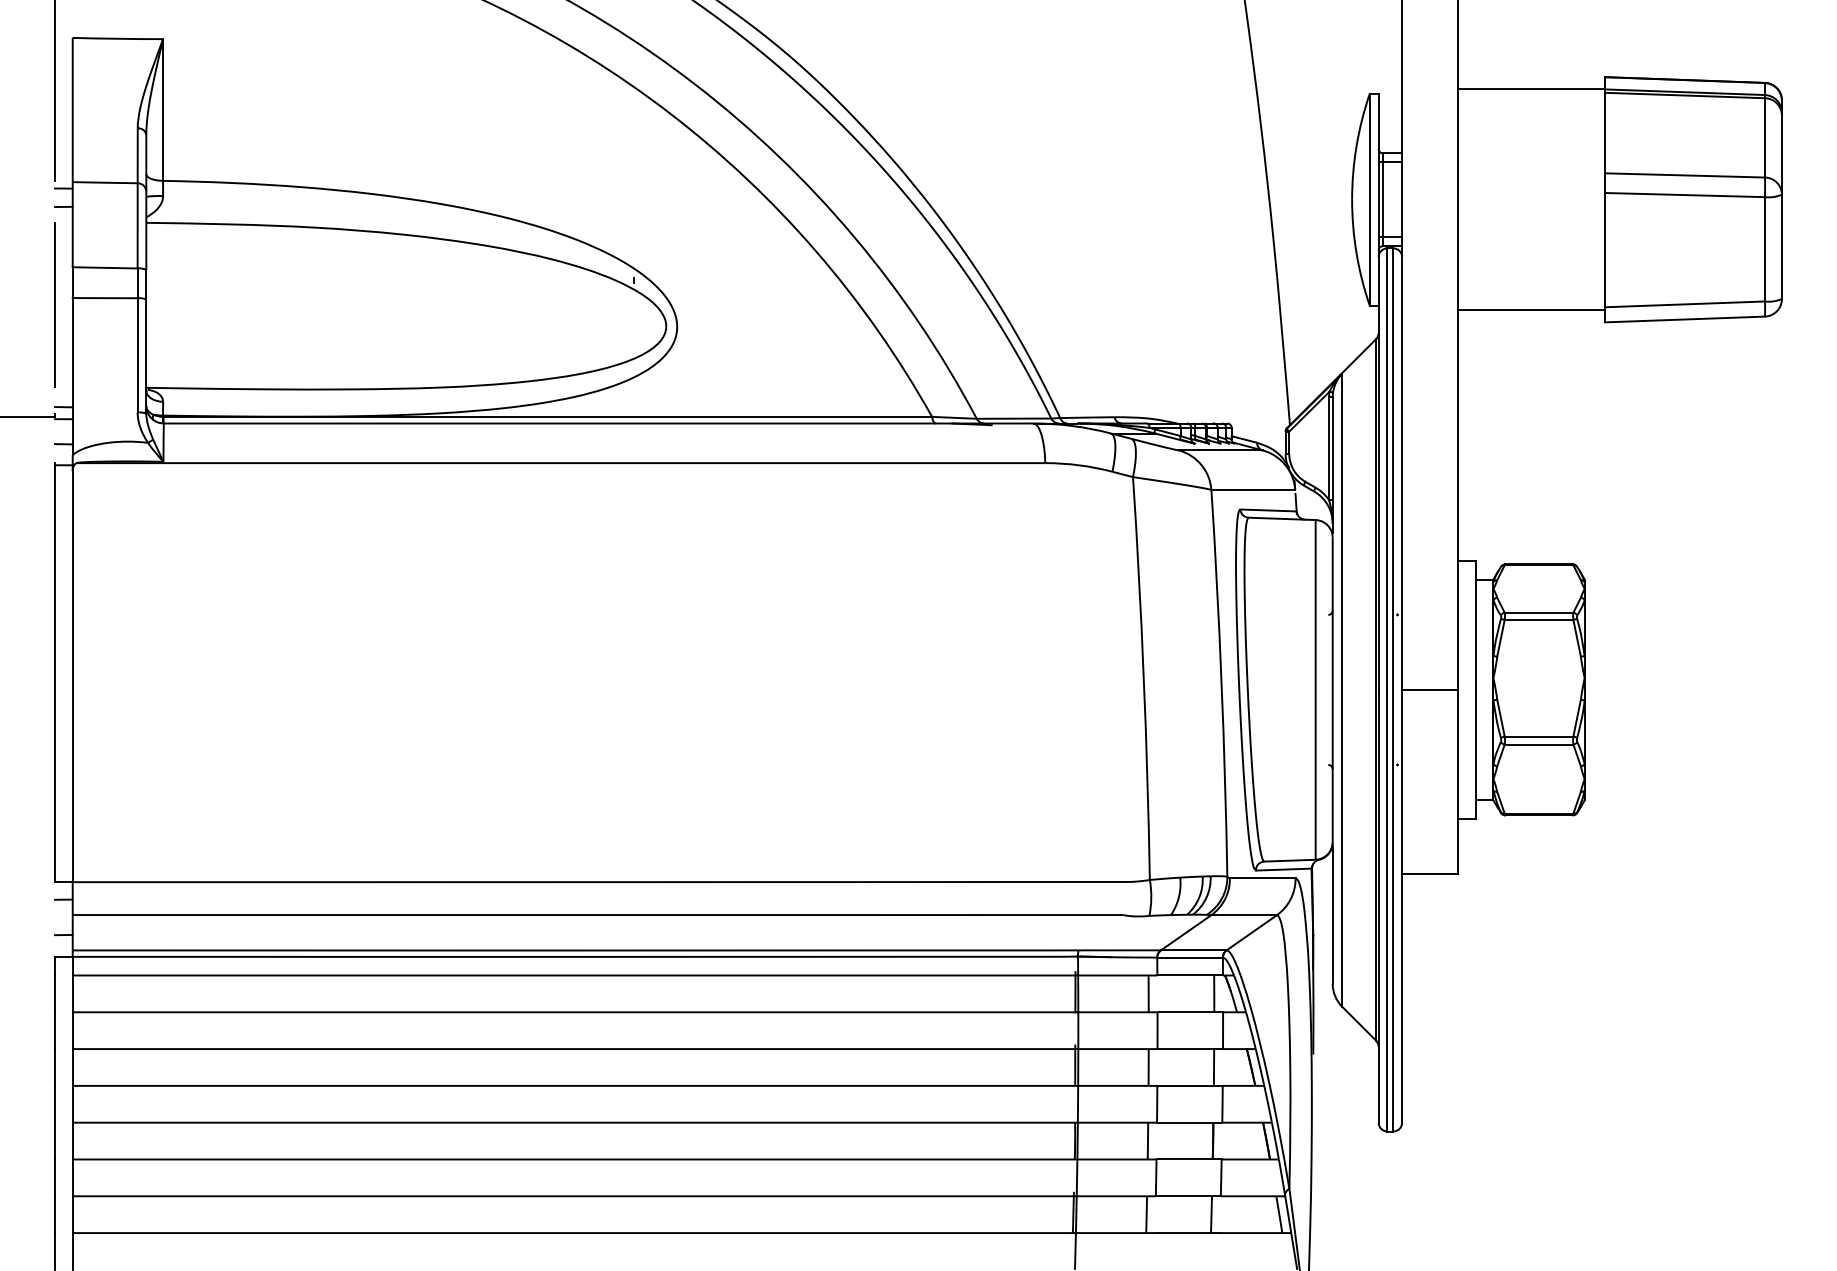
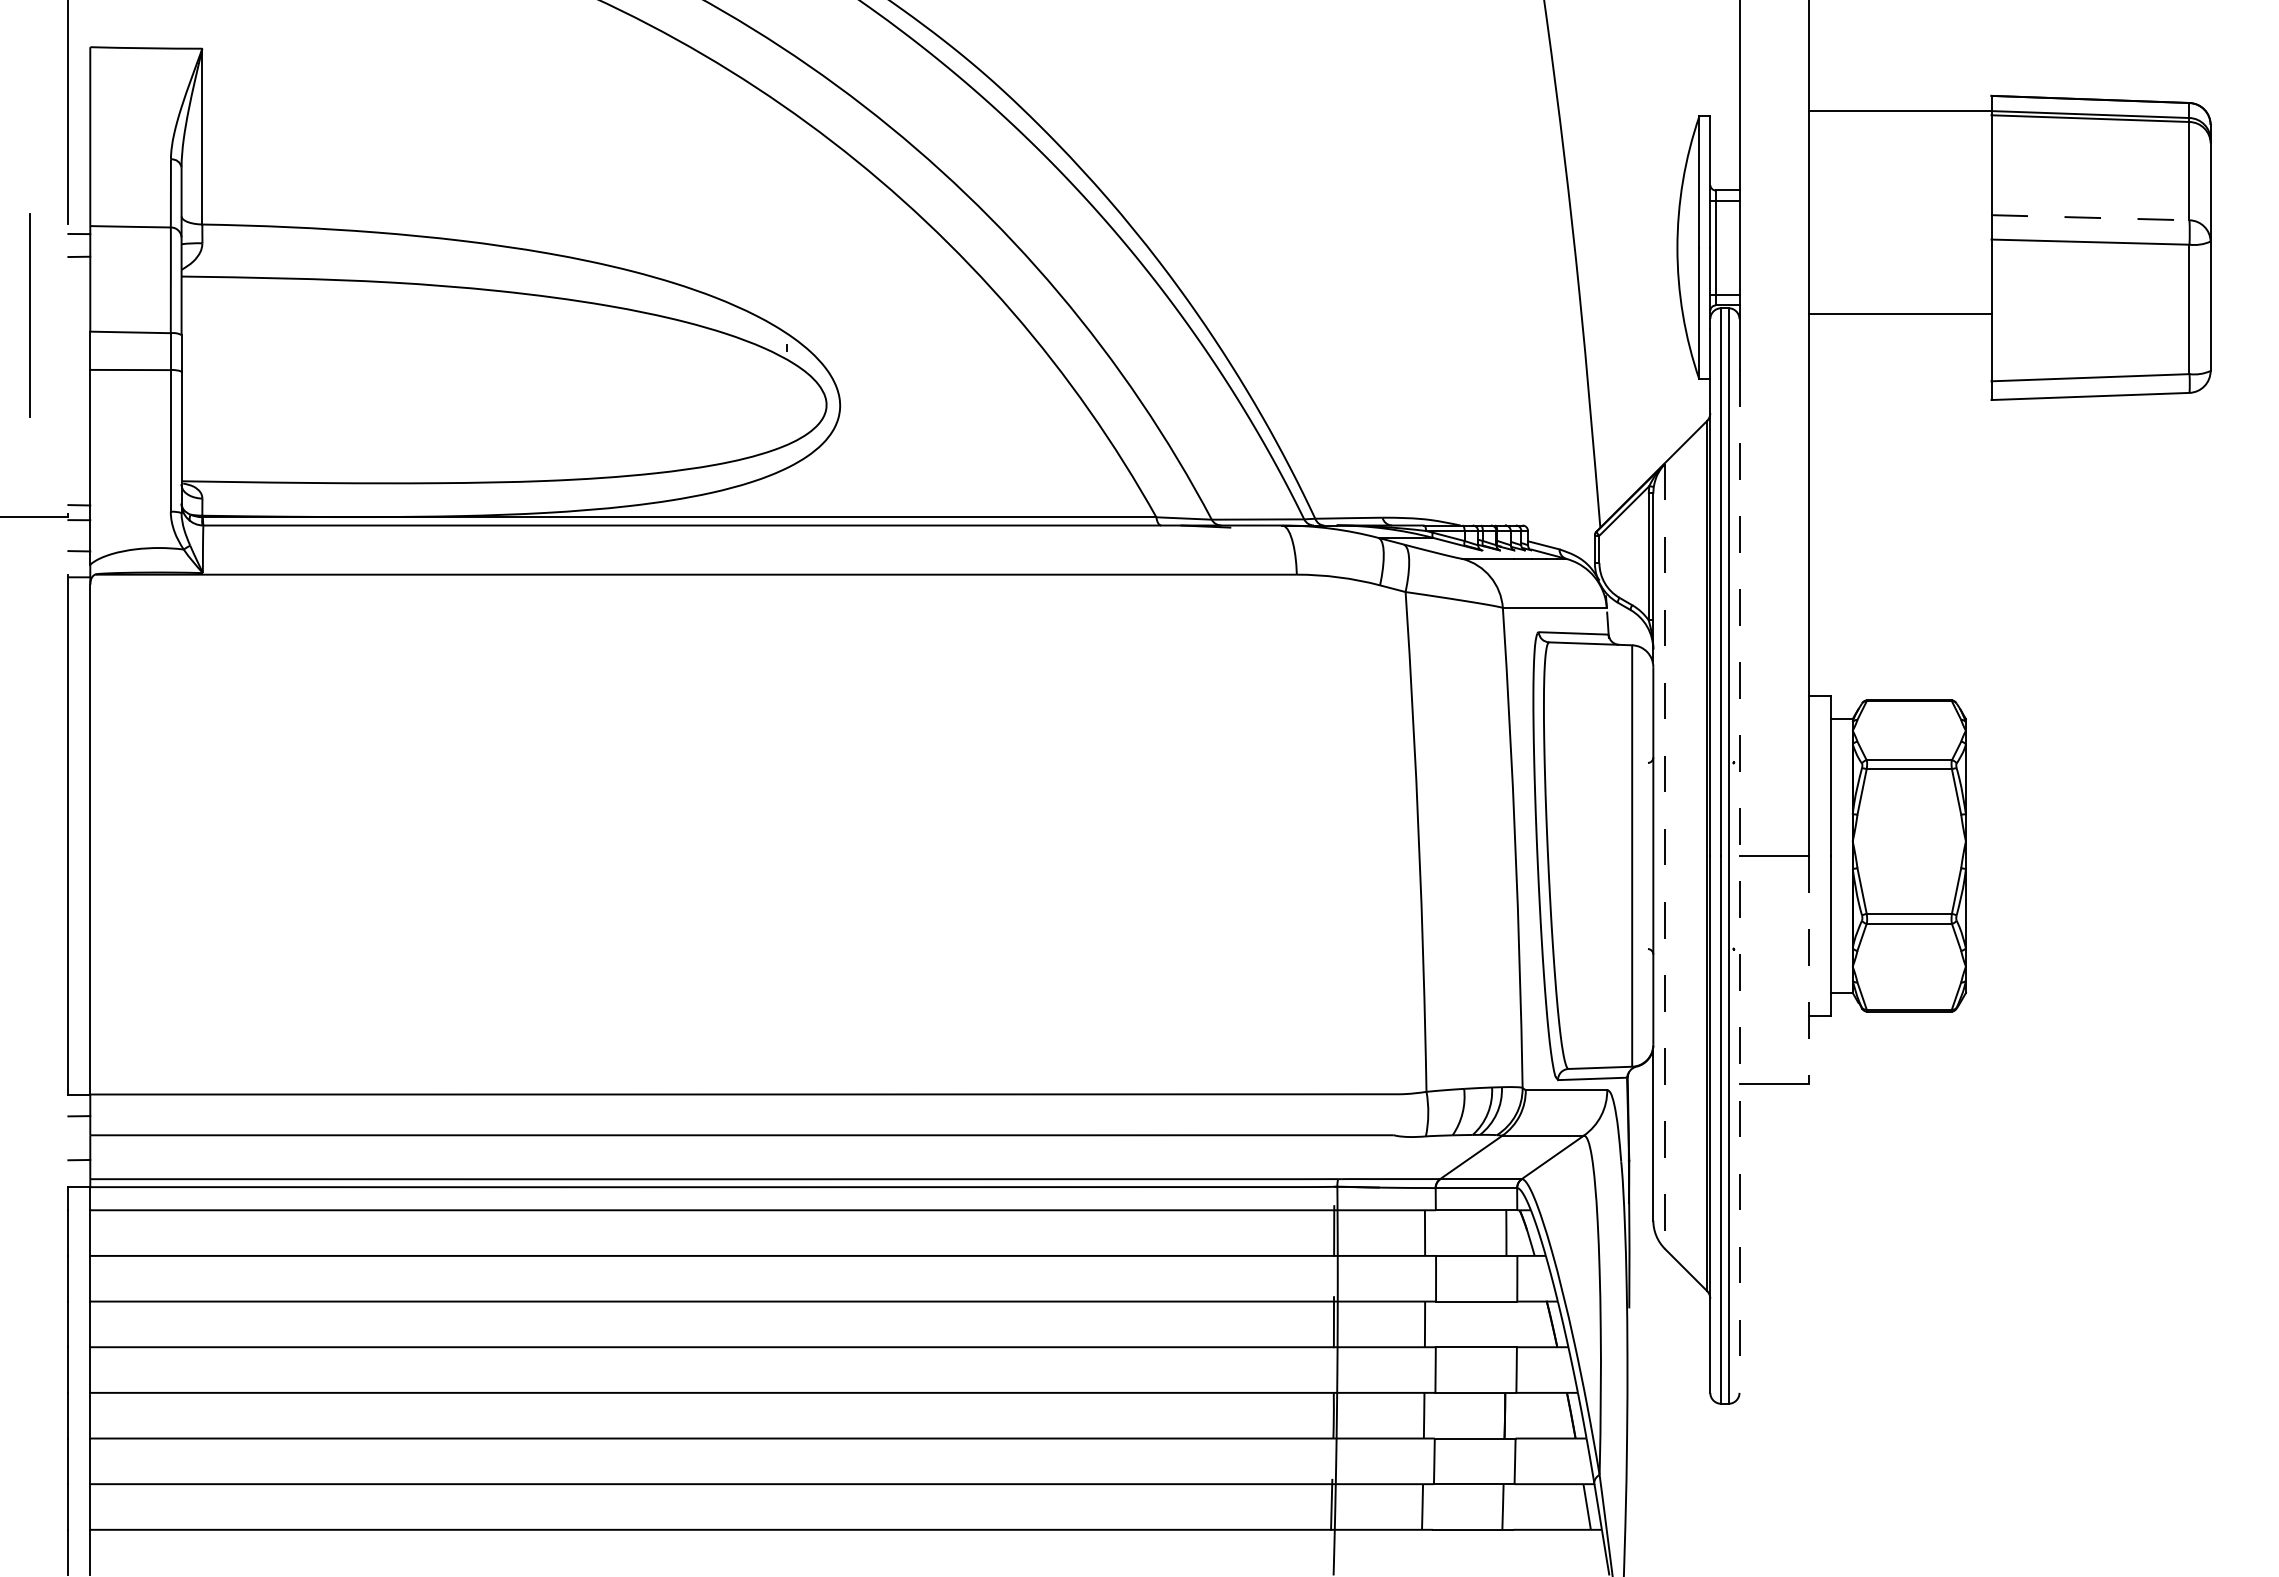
line: (1685, 175) -> (2090, 217), solid -> dashed
line: (54, 304) -> (29, 315), moved
line: (1531, 309) -> (1899, 313), moved
line: (1342, 690) -> (1665, 856), solid -> dashed
line: (1402, 711) -> (1739, 882), solid -> dashed
line: (1457, 782) -> (1808, 970), solid -> dashed
line: (1213, 1067) -> (1505, 1324), removed

